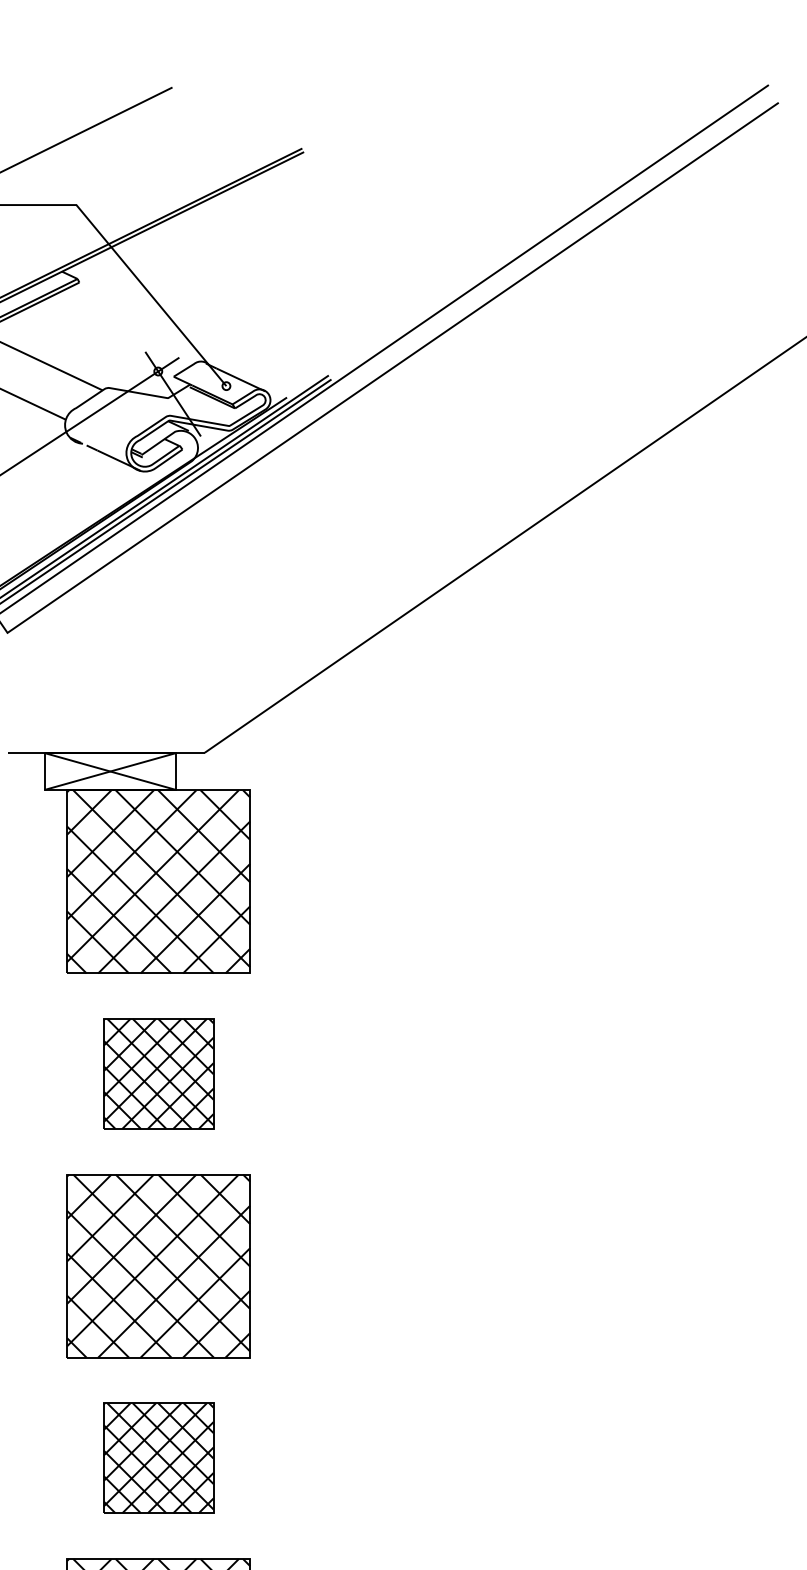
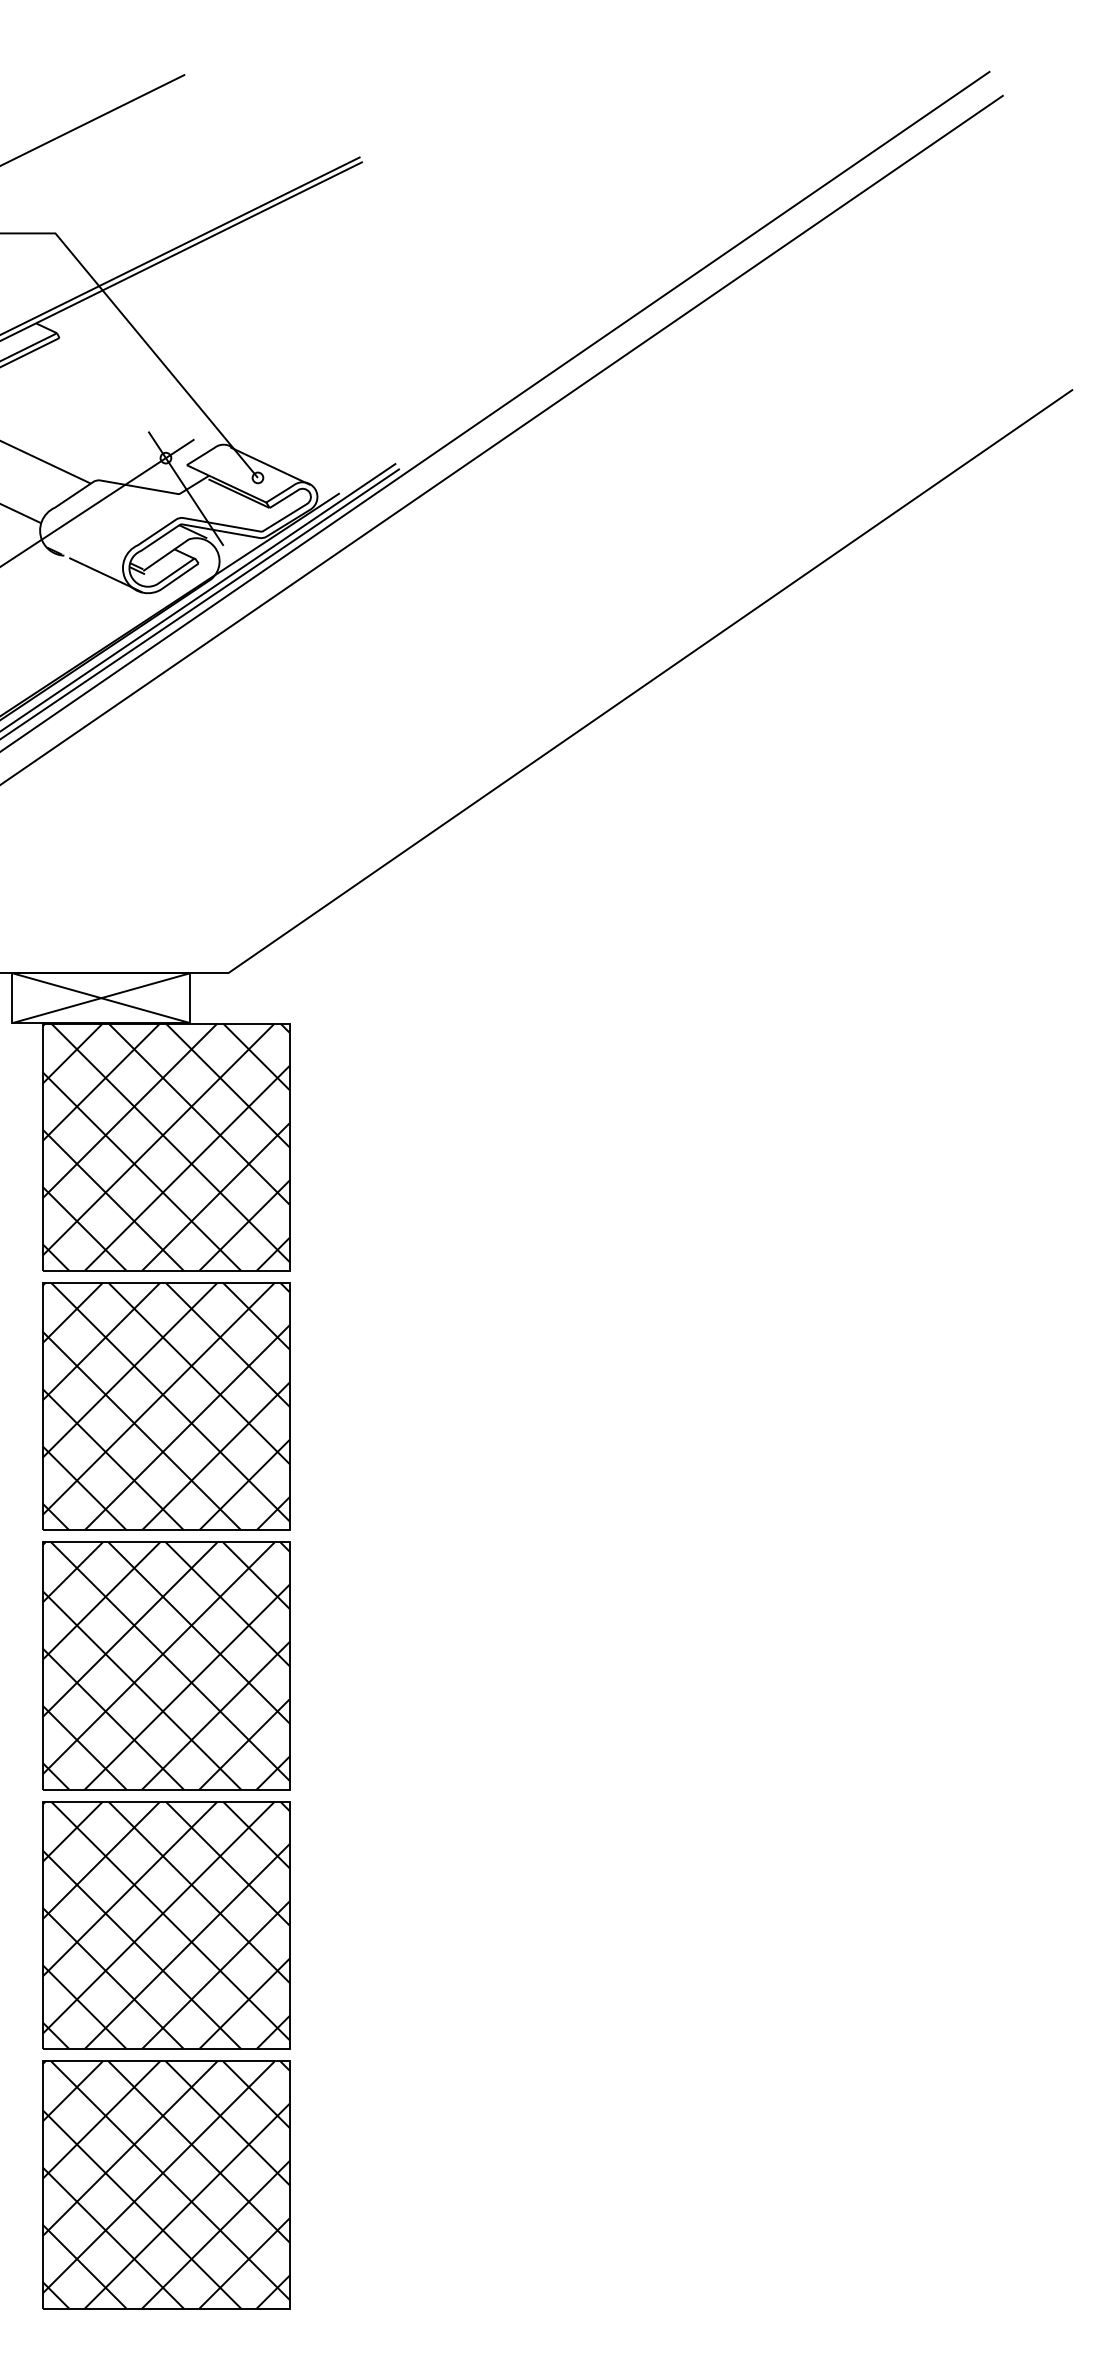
part: (158, 1073) -> (166, 1406), size x1.67
part: (158, 1458) -> (166, 1925), size x1.67

